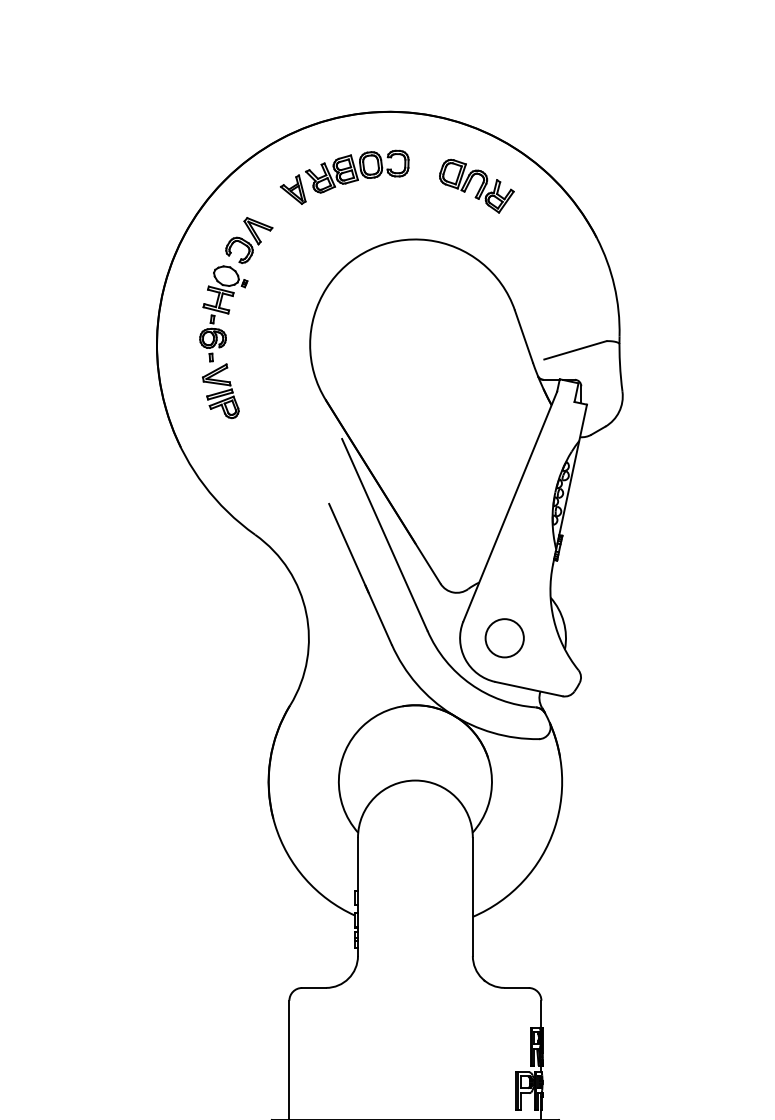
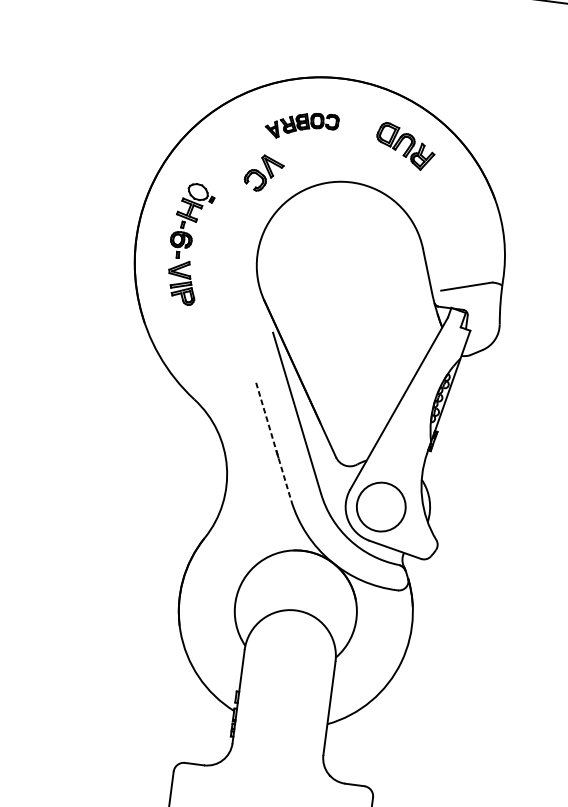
part: (344, 176) -> (301, 125), size x0.7
part: (249, 240) -> (264, 173), moved
line: (360, 574) -> (273, 441), solid -> dashed
circle: (504, 638) -> (381, 507), size x1.6

